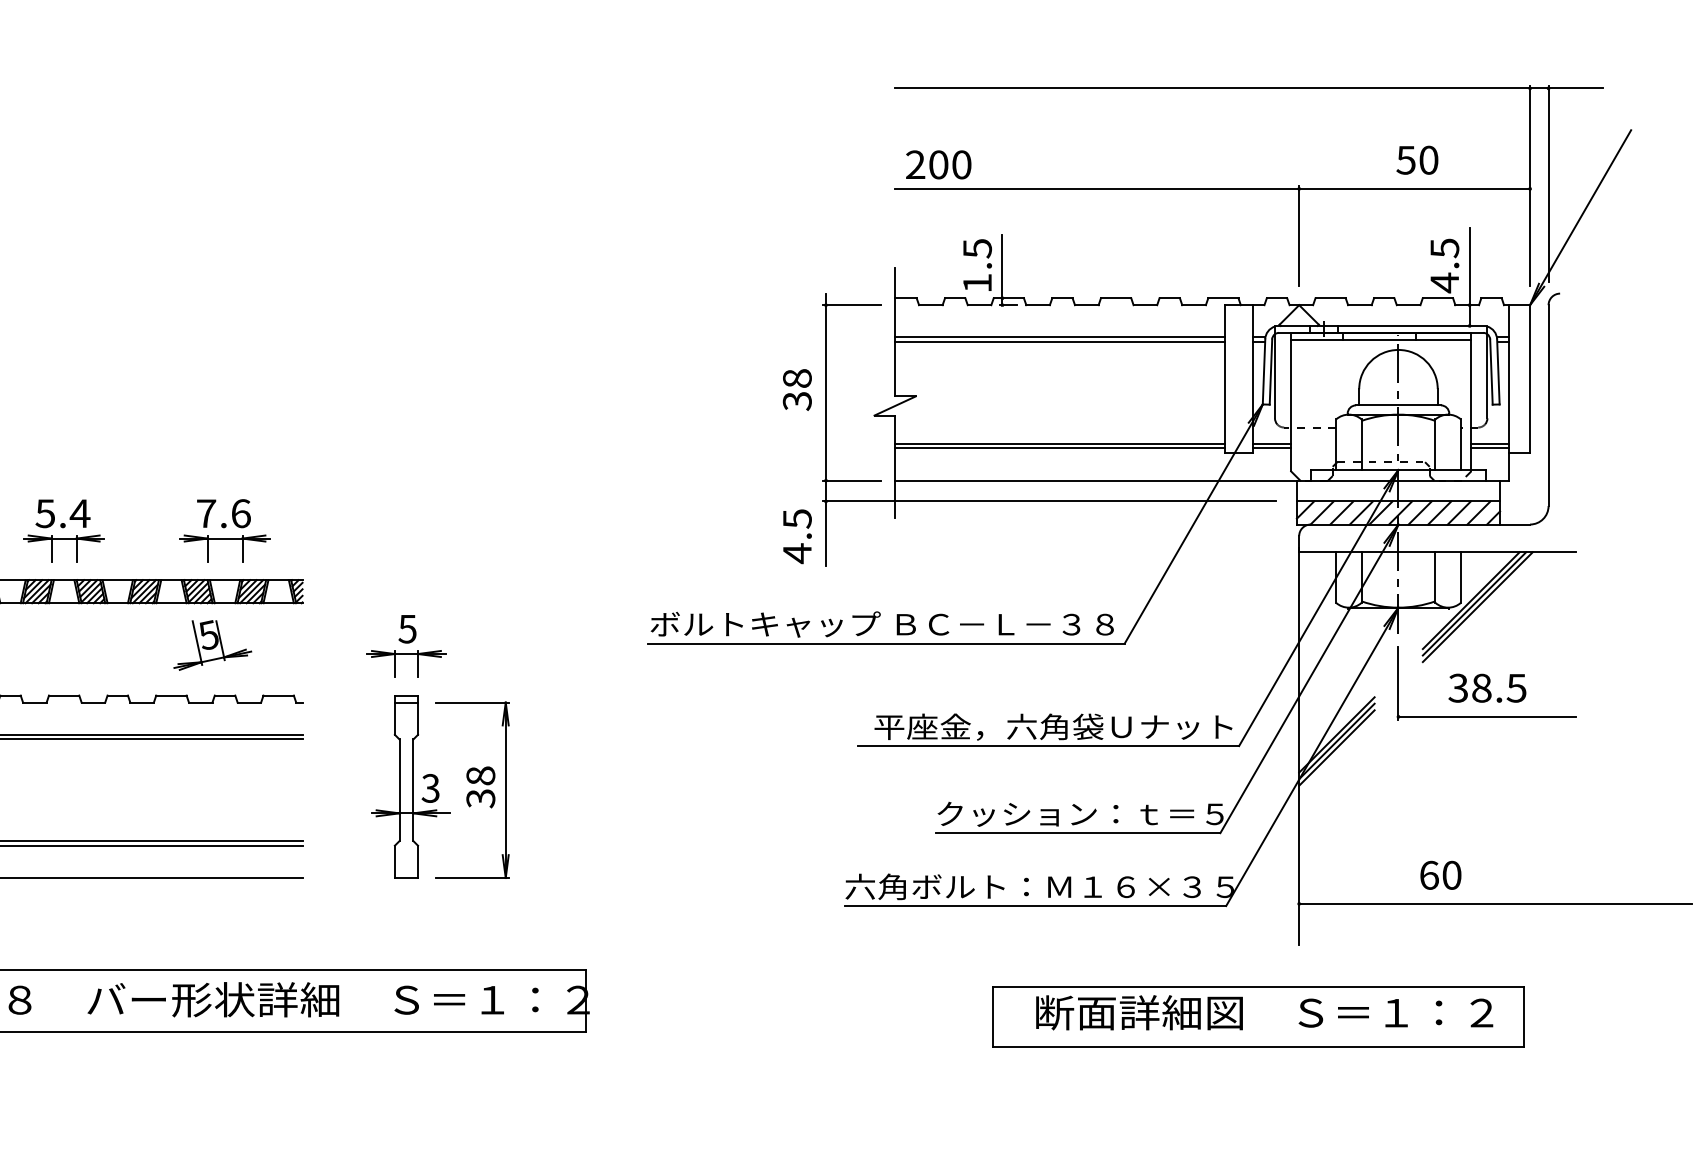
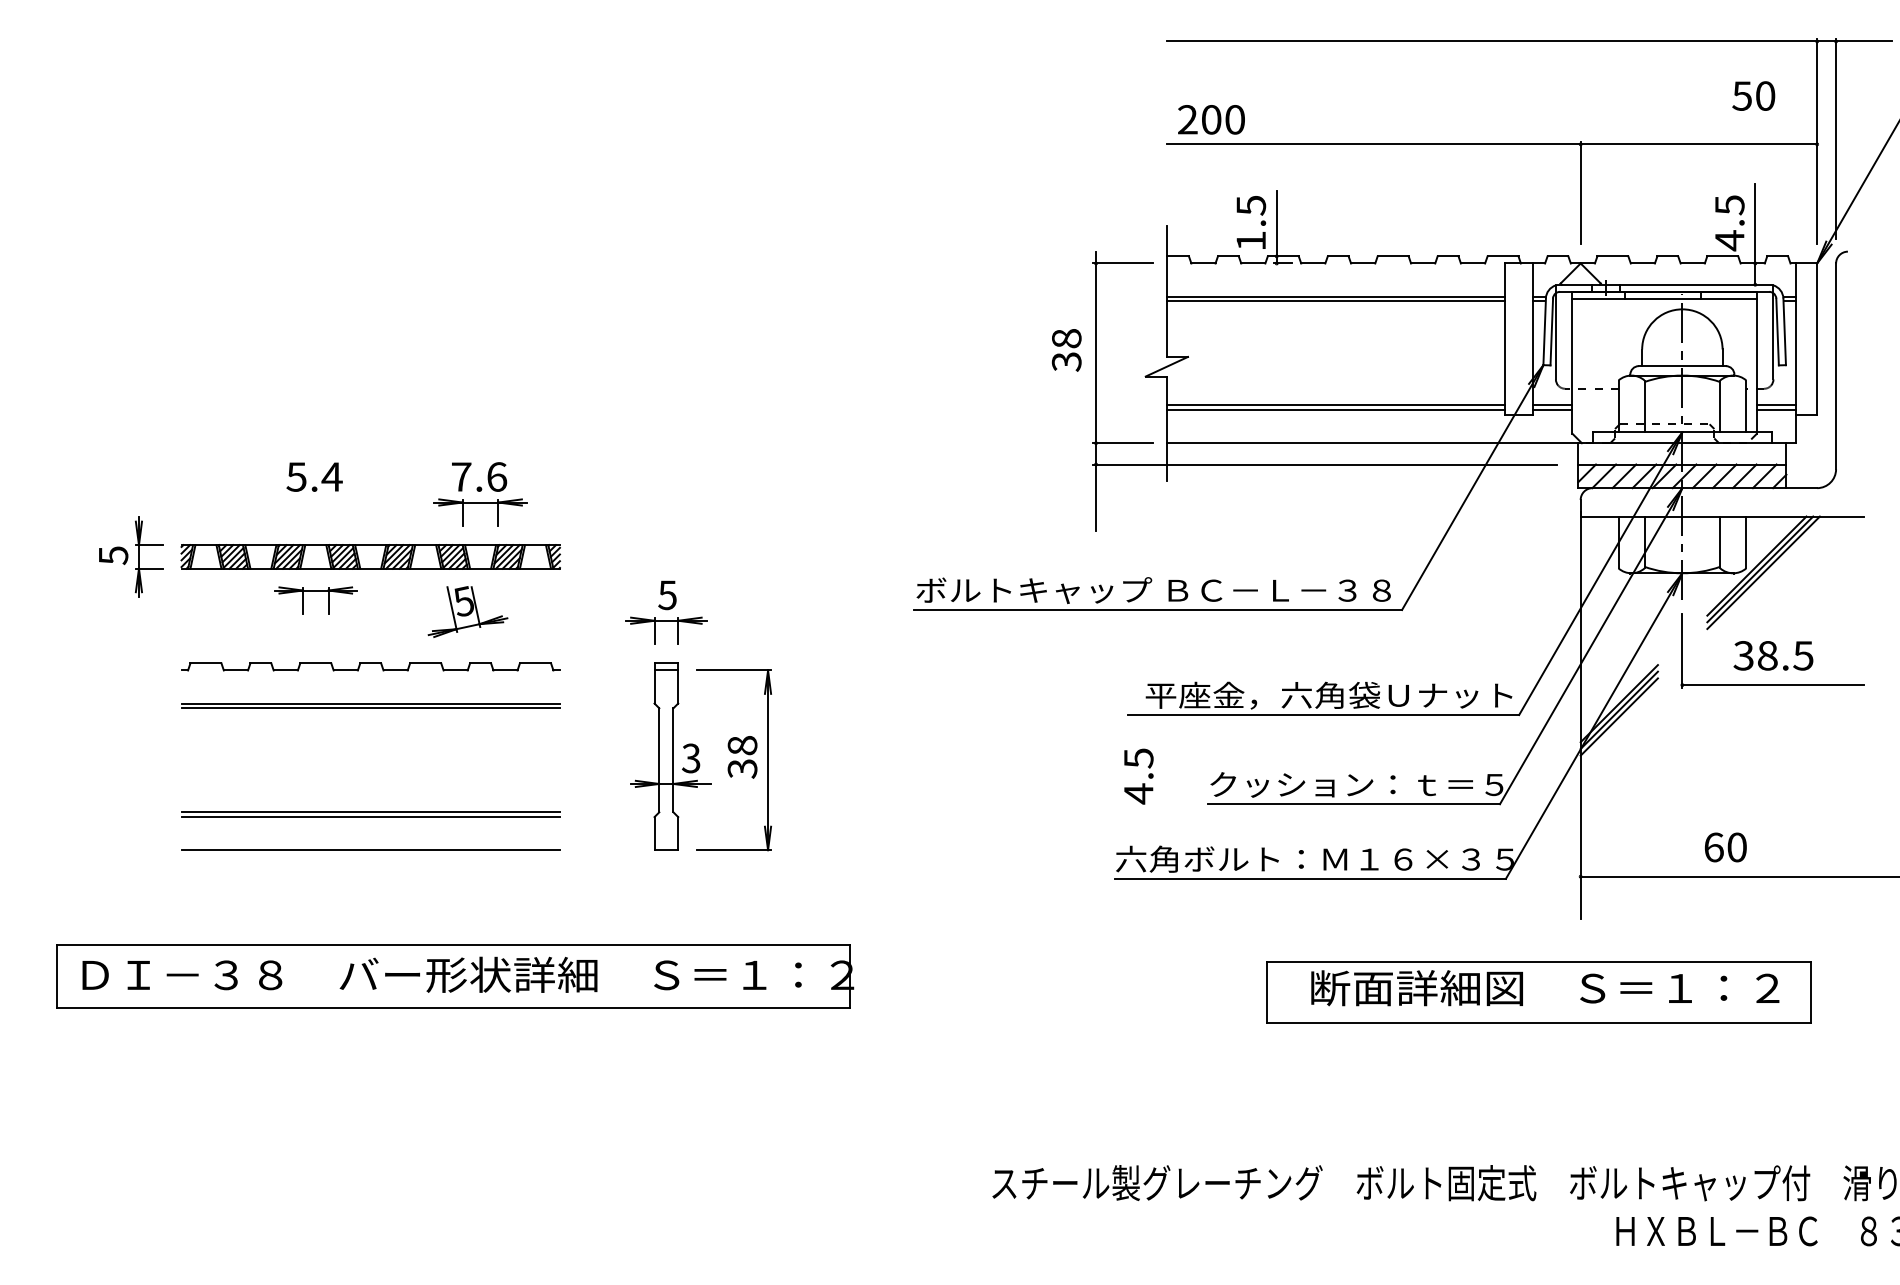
text: (1417, 159) -> (1753, 95), moved
text: (797, 536) -> (1138, 776), moved
part: (63, 539) -> (315, 591), moved

